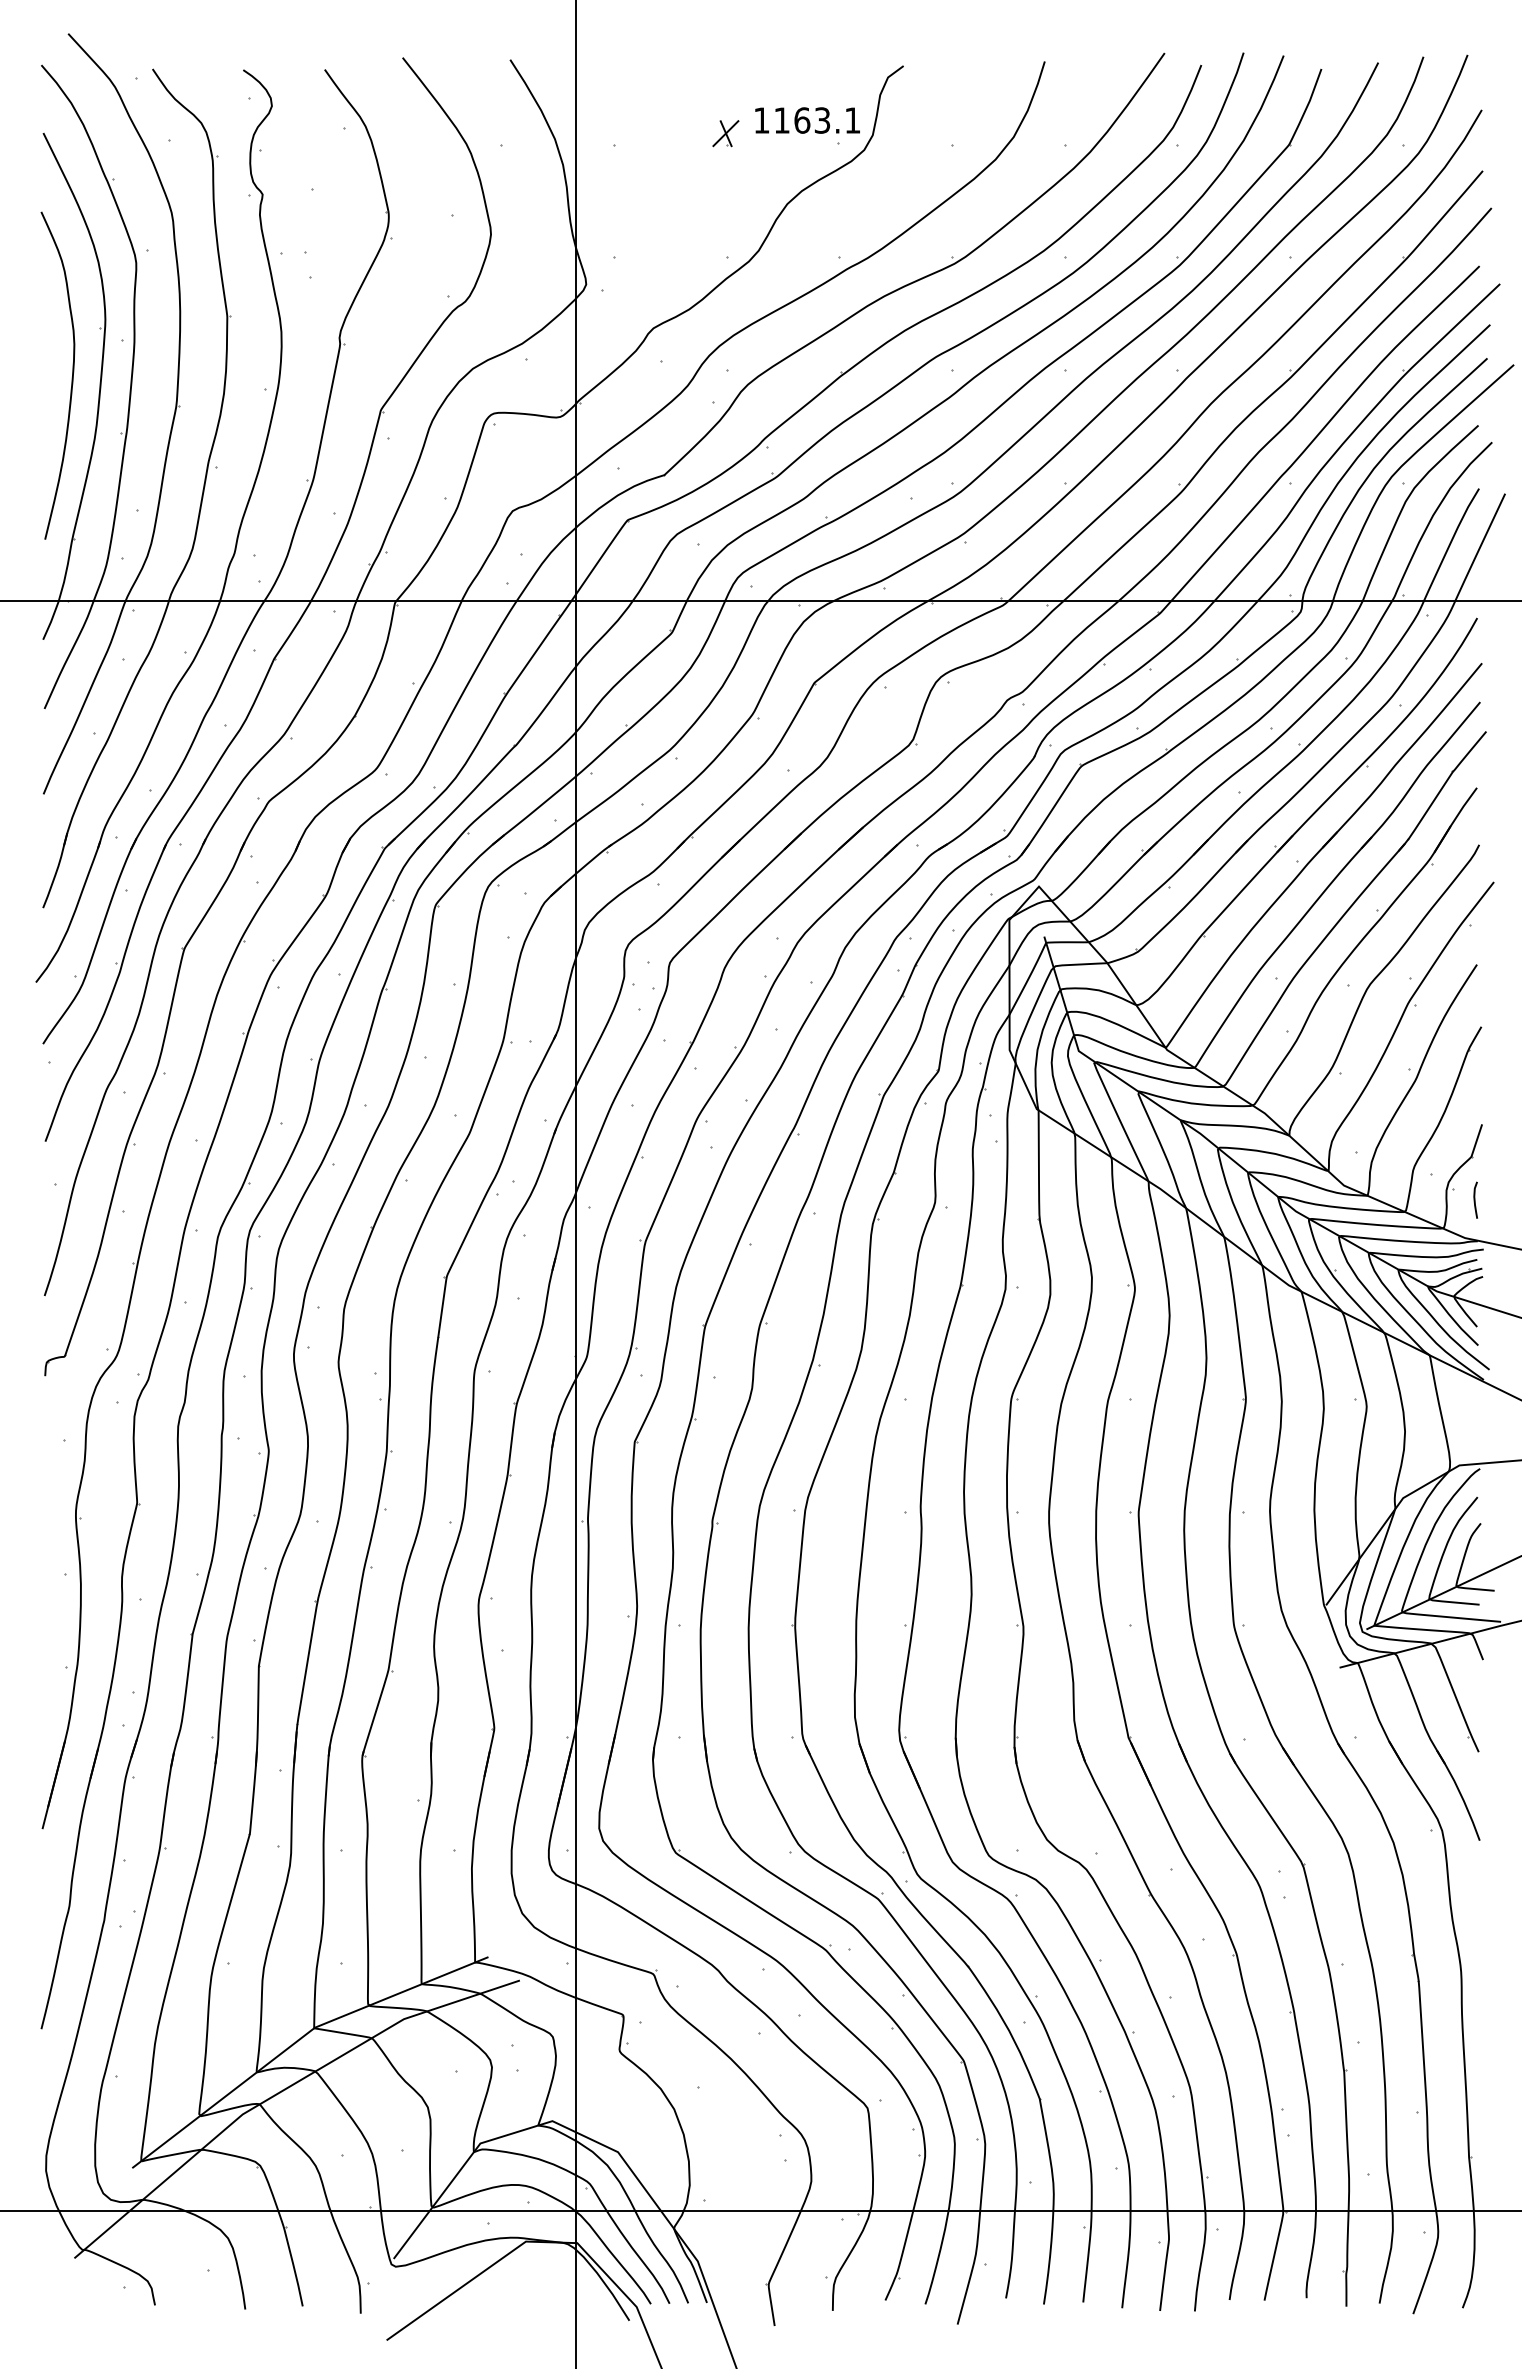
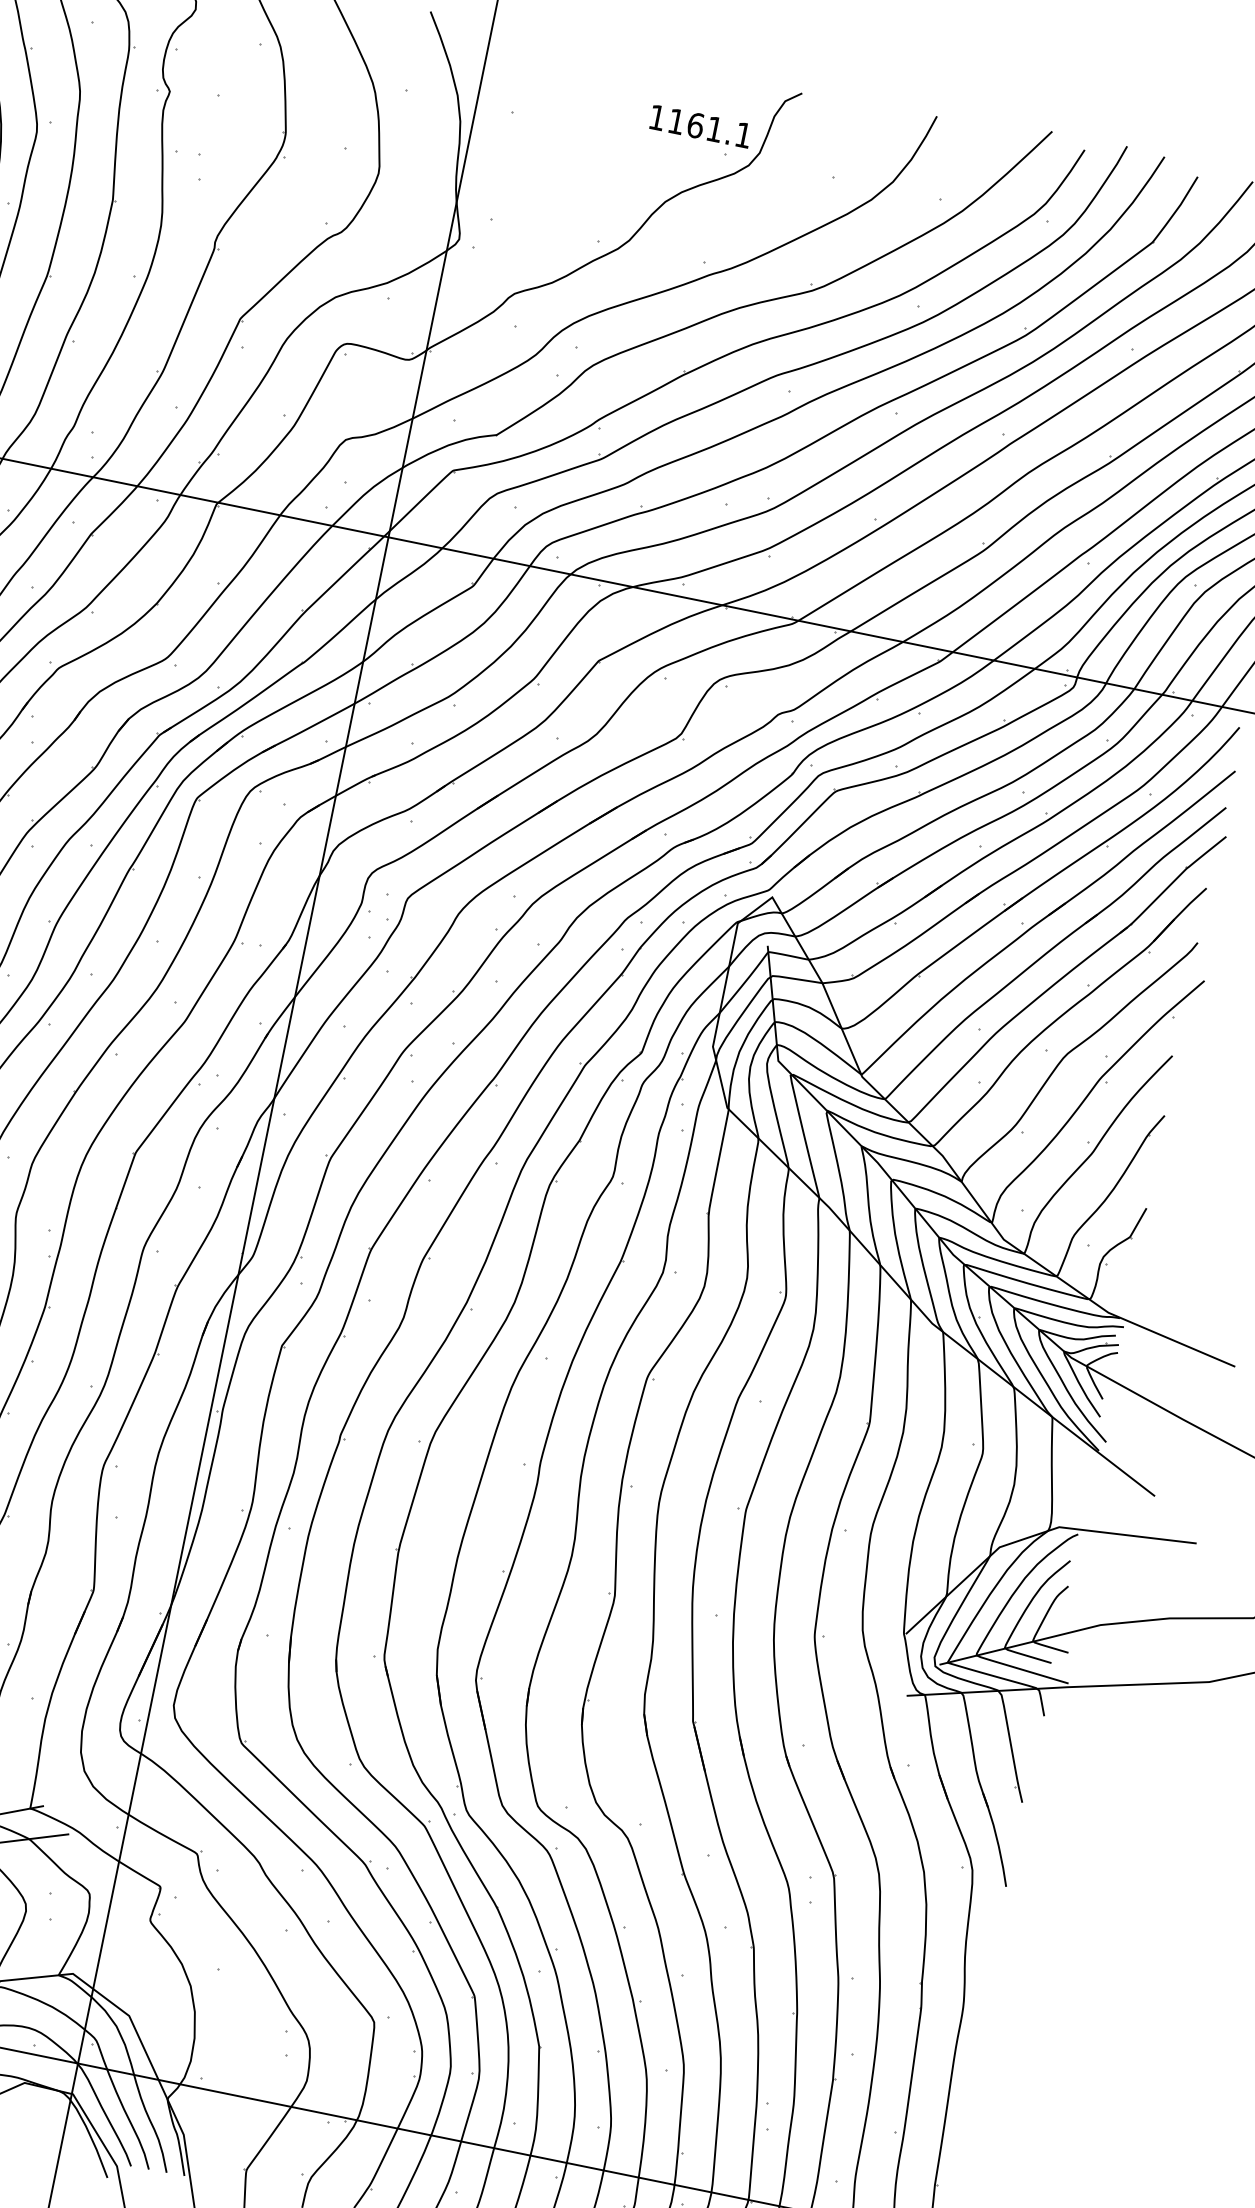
text: (822, 120) -> (714, 129), 1163.1 -> 1161.1
part: (725, 133) -> (620, 122), removed
curve: (1475, 1199) -> (1125, 1278), removed

